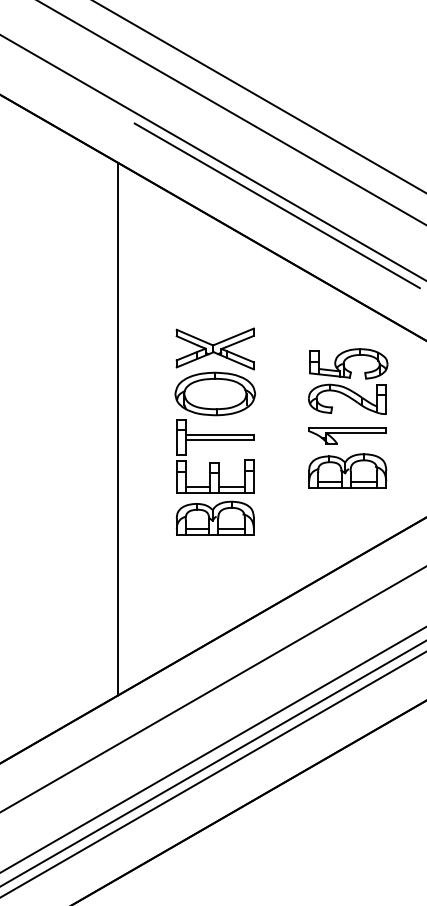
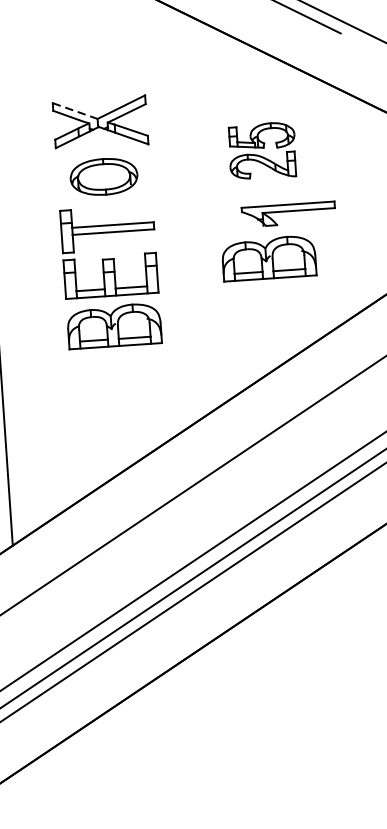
line: (194, 337) -> (74, 110), solid -> dashed
part: (348, 381) -> (262, 151), size x0.7
part: (214, 393) -> (103, 176), size x0.7
part: (347, 435) -> (288, 214), moved

